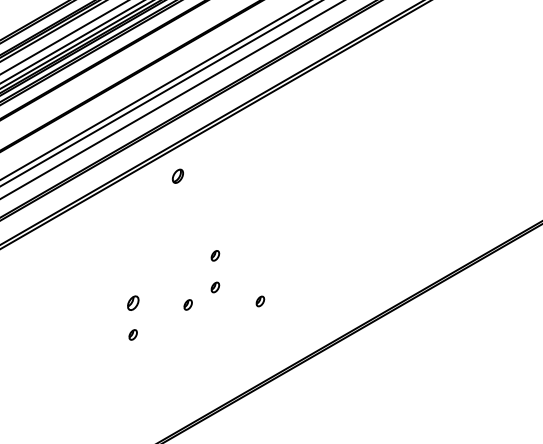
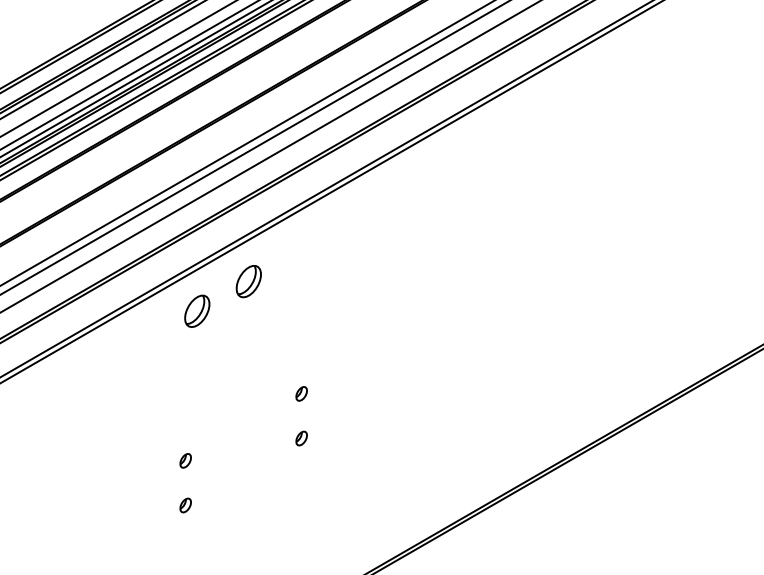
part: (177, 176) -> (248, 281), size x1.67
part: (140, 197) -> (195, 311), added
part: (260, 301) -> (365, 458), removed
part: (132, 303) -> (184, 461), size x0.71
part: (187, 304) -> (262, 462), removed

